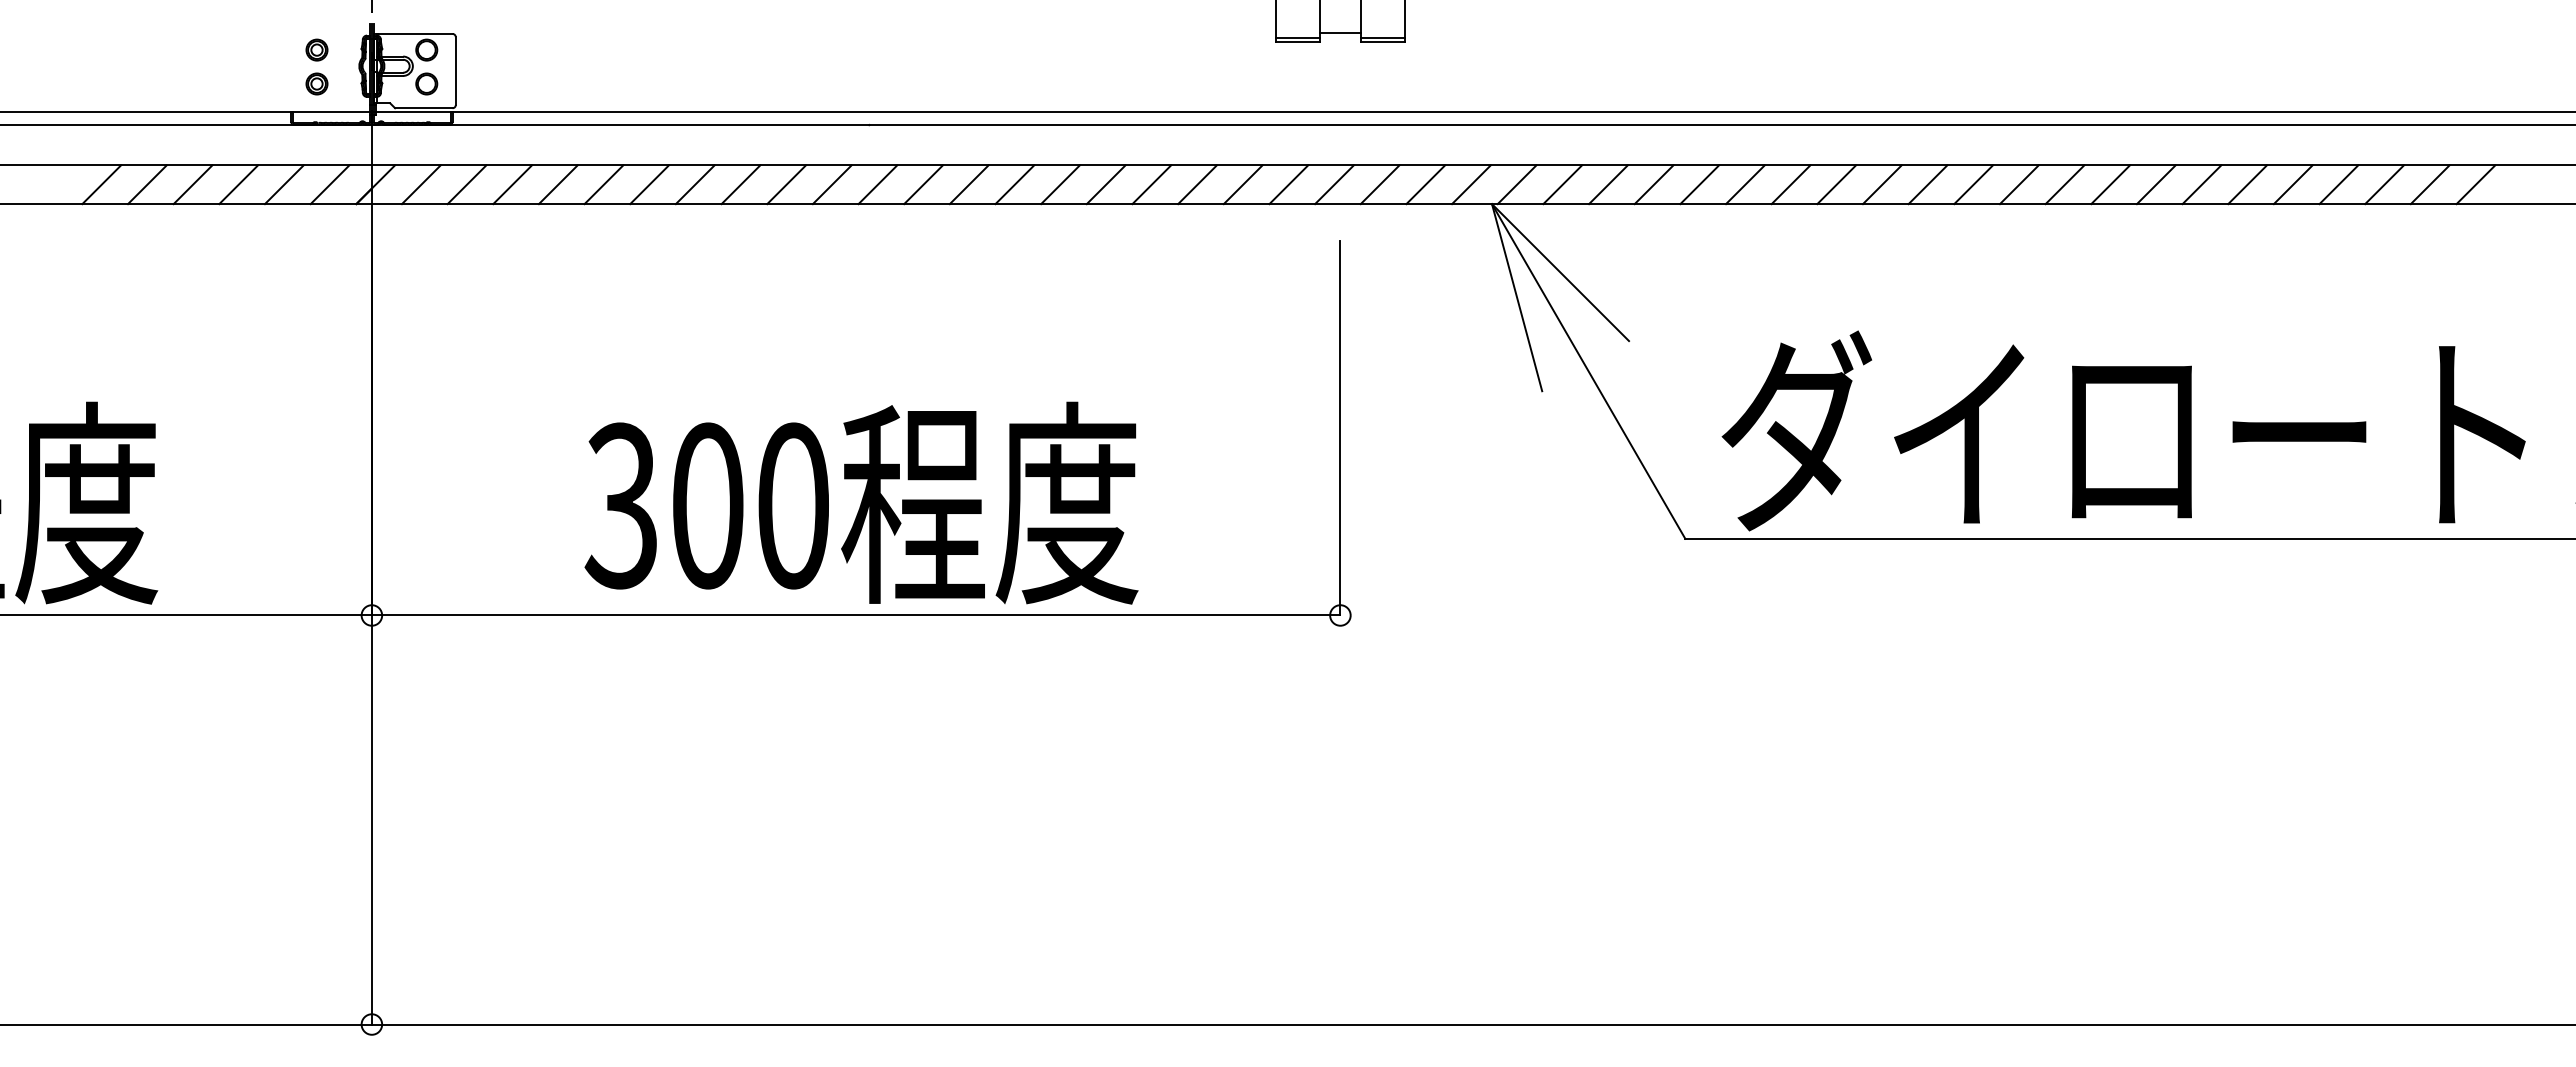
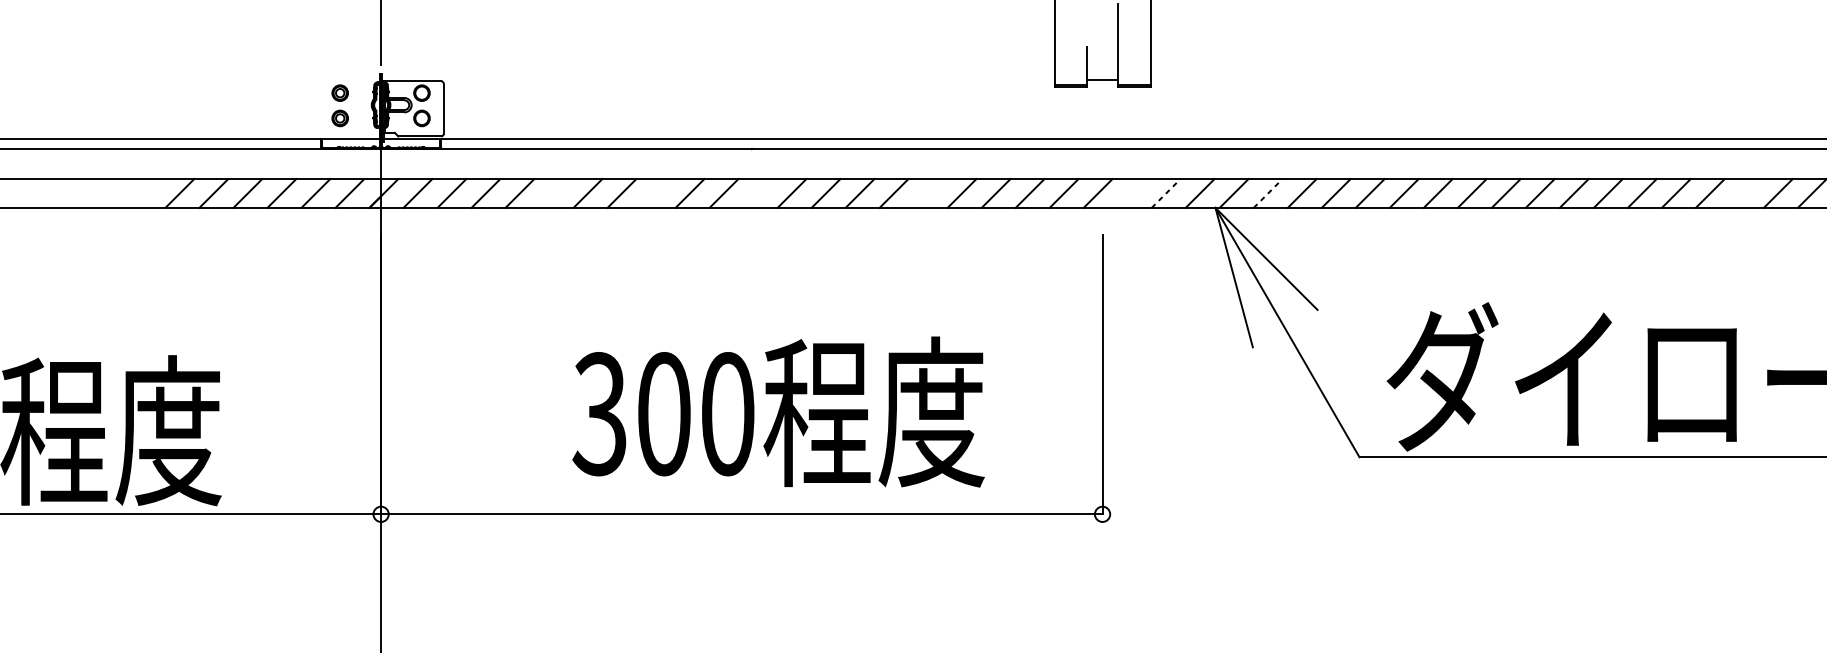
line: (603, 184) -> (553, 193), removed
line: (740, 184) -> (655, 193), removed
line: (877, 184) -> (757, 193), removed
line: (1105, 184) -> (927, 193), removed
line: (1379, 184) -> (1131, 193), removed
line: (1426, 184) -> (1166, 193), solid -> dashed
line: (1563, 184) -> (1268, 193), solid -> dashed
line: (2201, 184) -> (1743, 193), removed
text: (861, 502) -> (778, 411), moved

